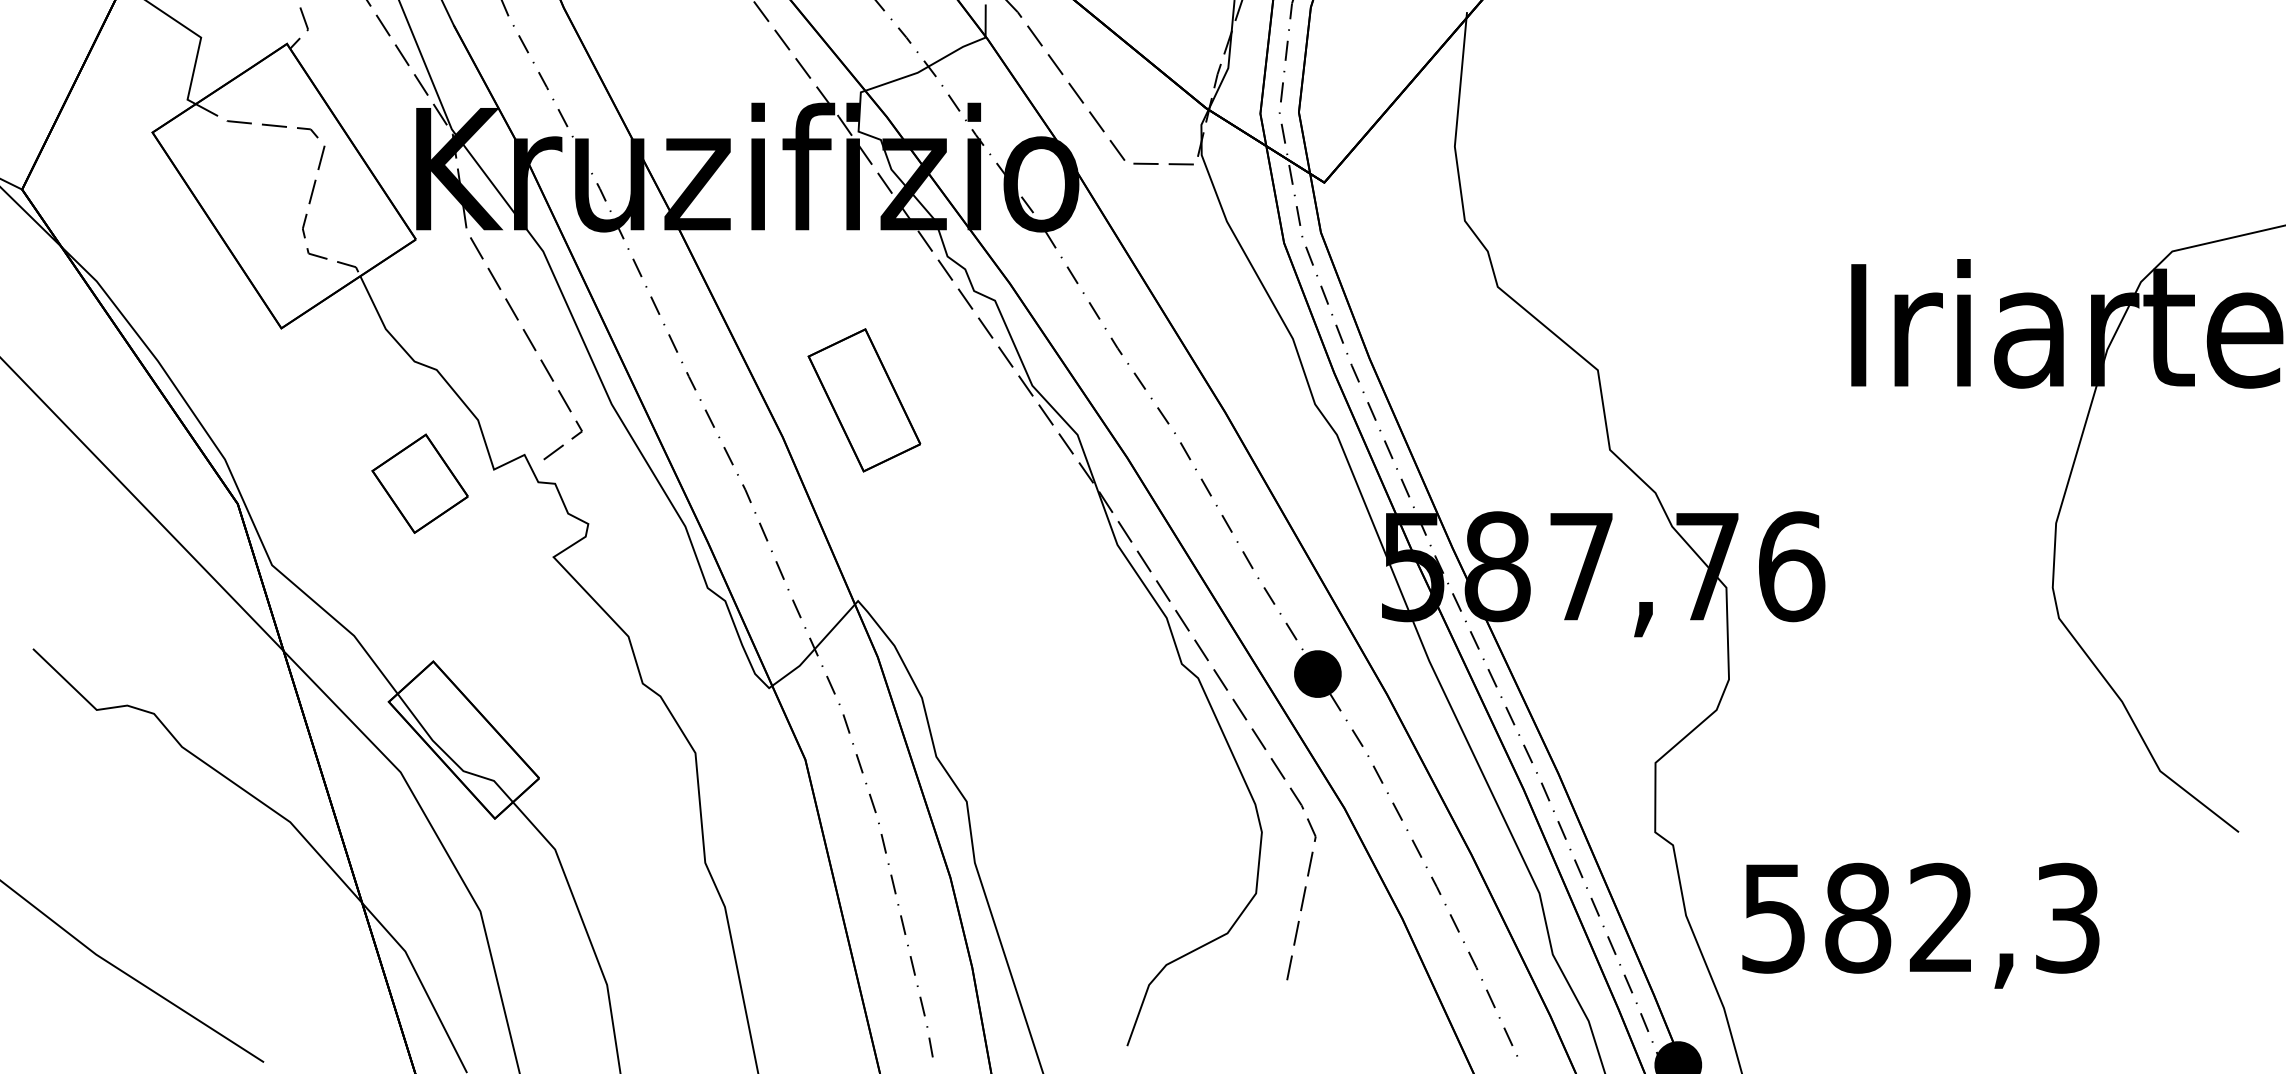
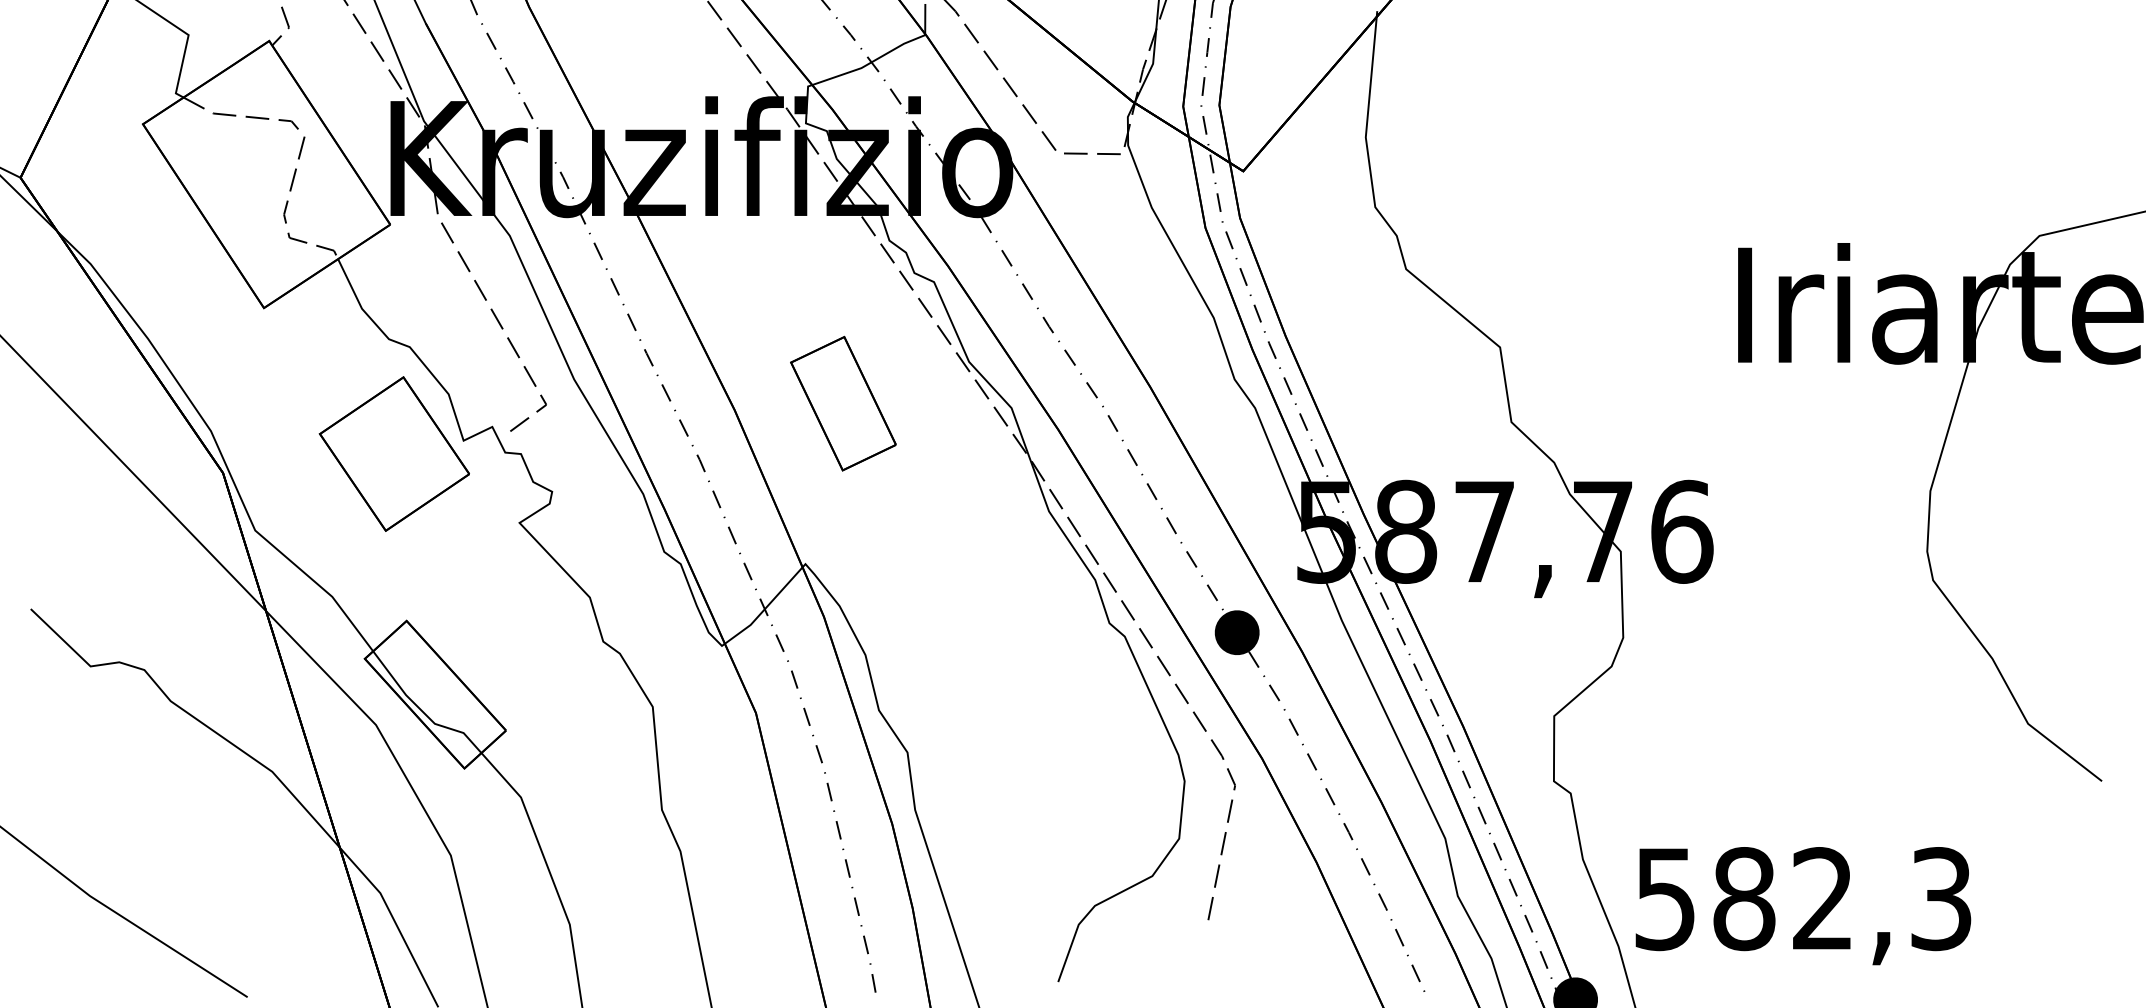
part: (864, 400) -> (843, 403), moved
part: (419, 483) -> (393, 453), size x1.67
text: (1920, 926) -> (1803, 906), moved

